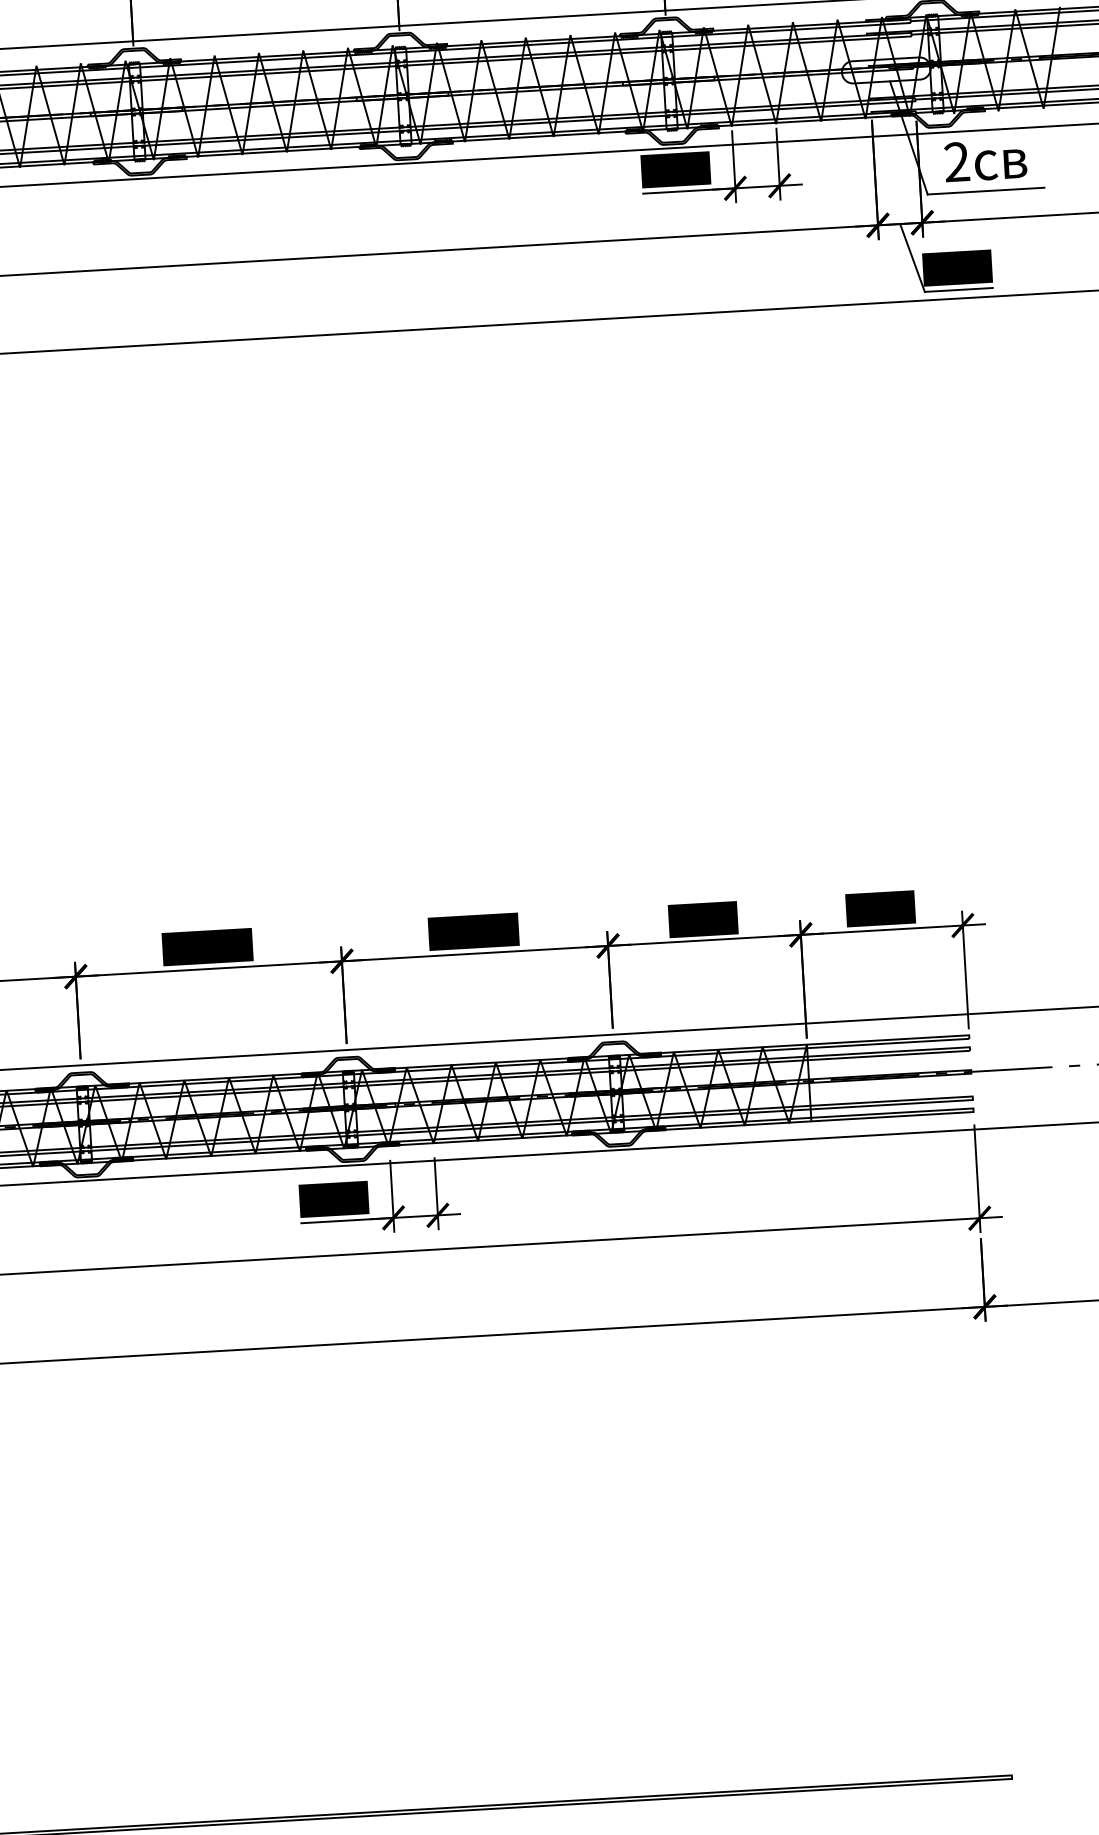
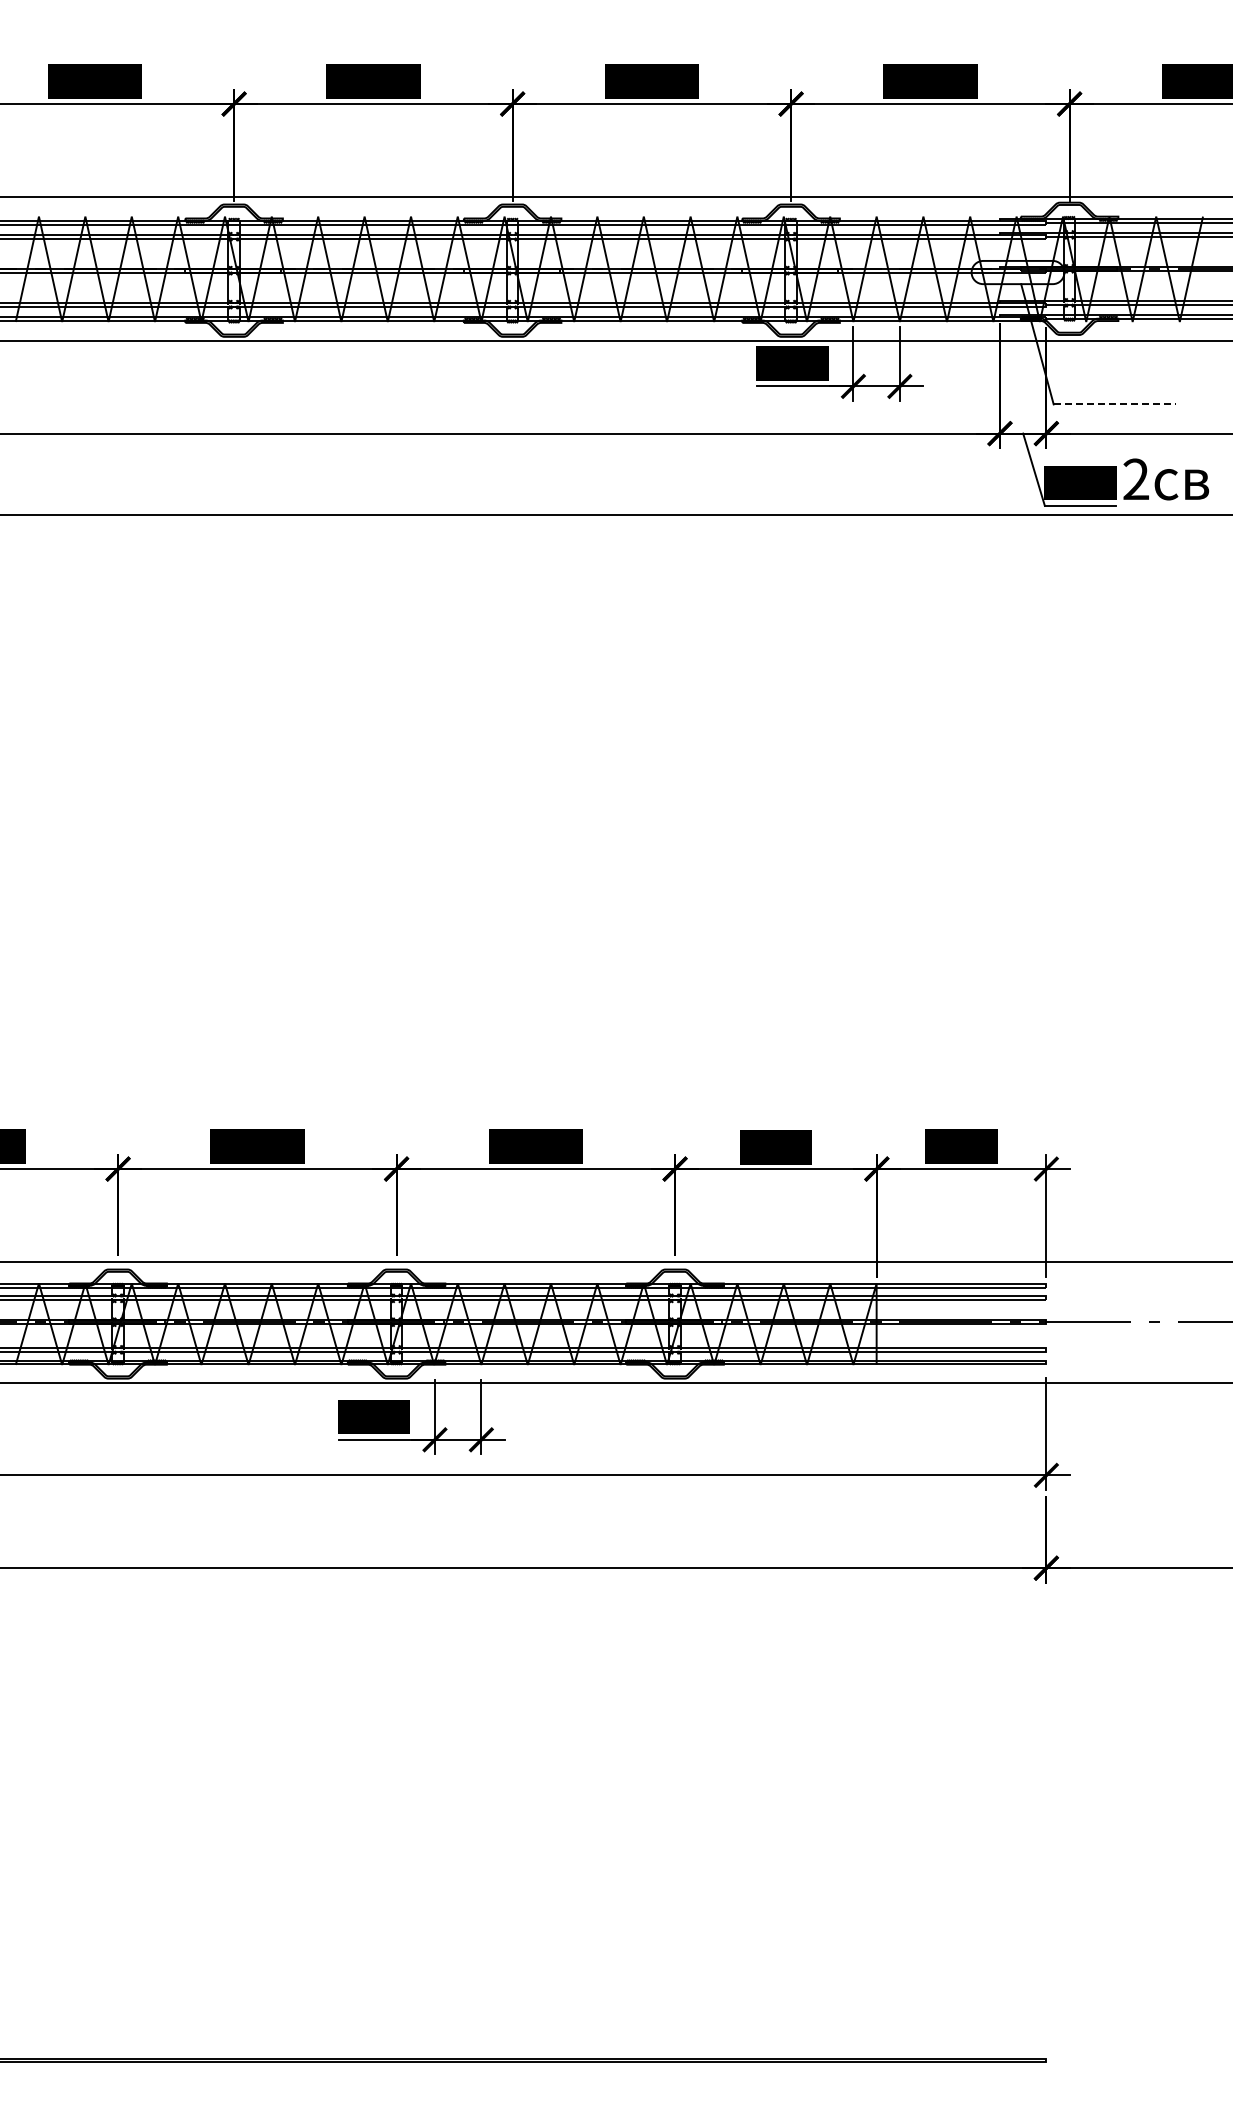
text: (985, 160) -> (1166, 479), moved
line: (986, 191) -> (1115, 404), solid -> dashed

